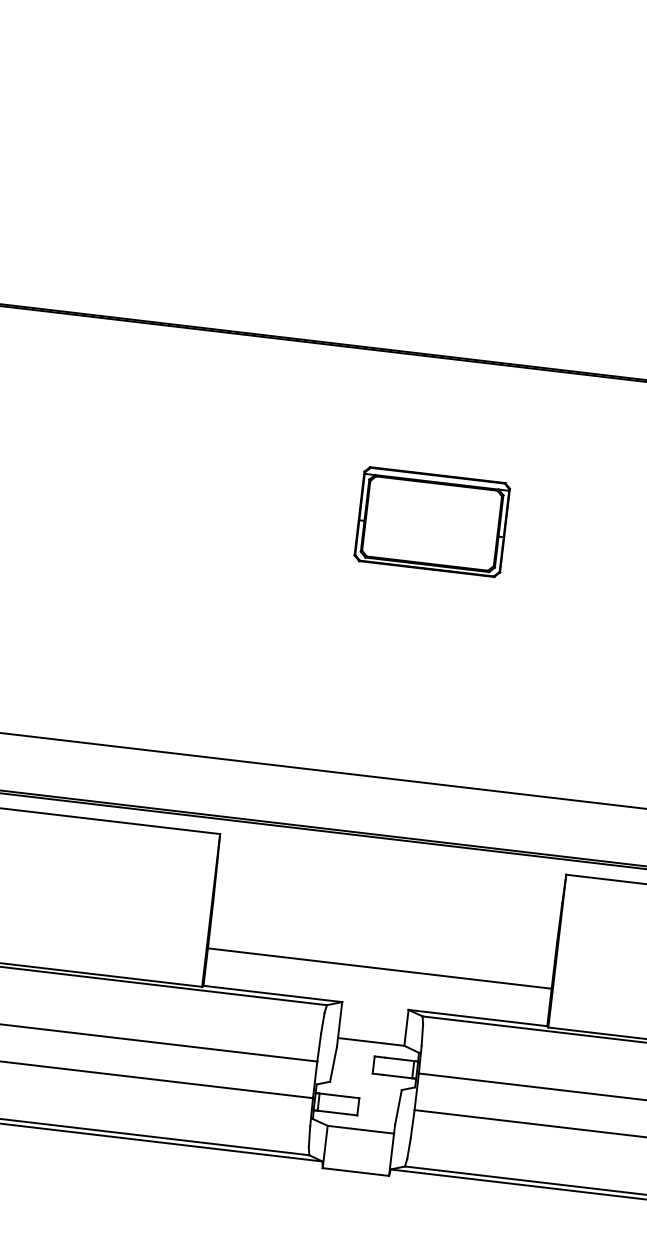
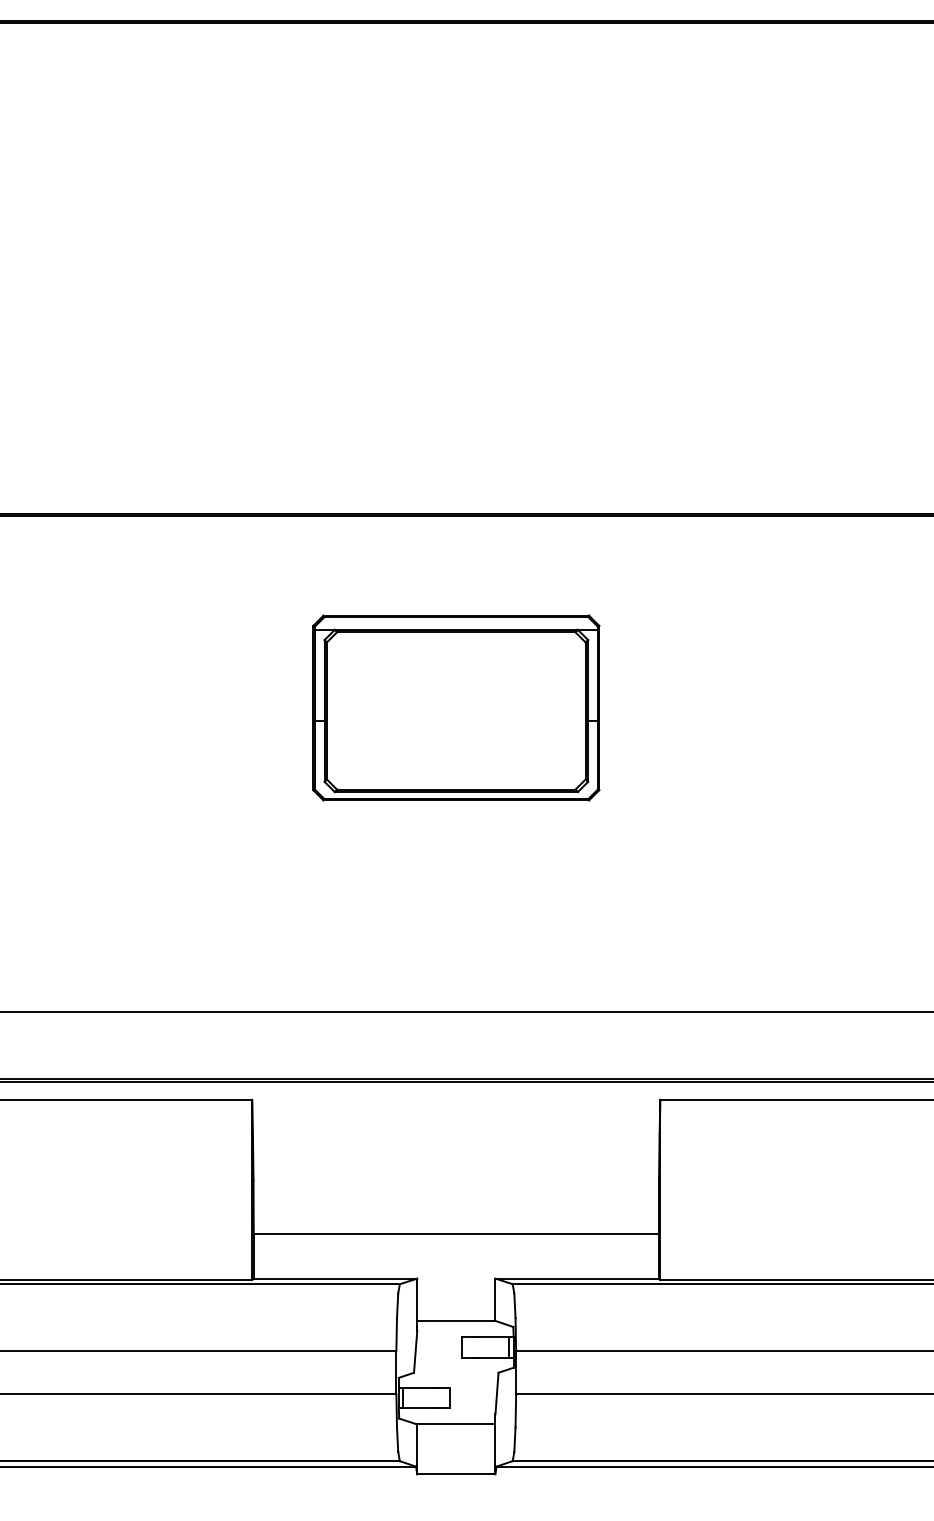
part: (432, 521) -> (456, 707), size x1.67

